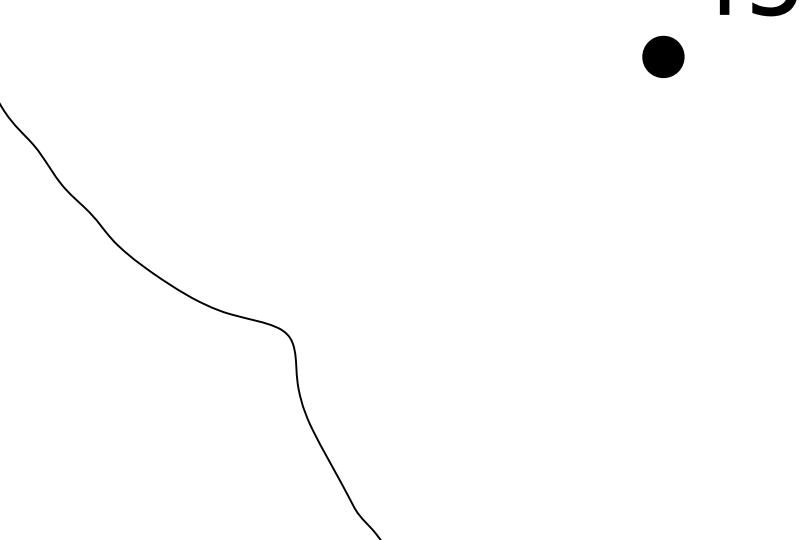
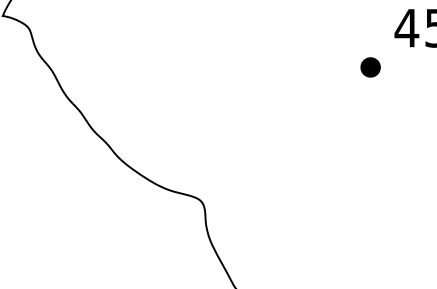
part: (663, 57) -> (370, 67), moved

